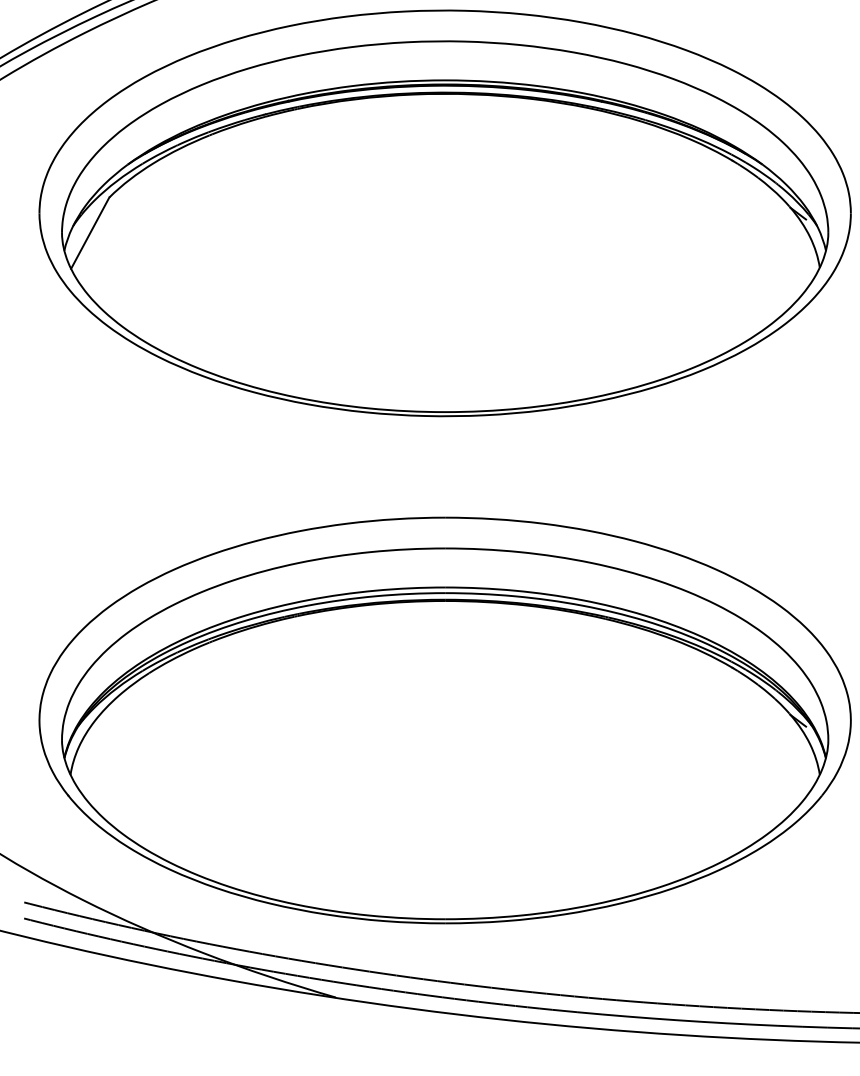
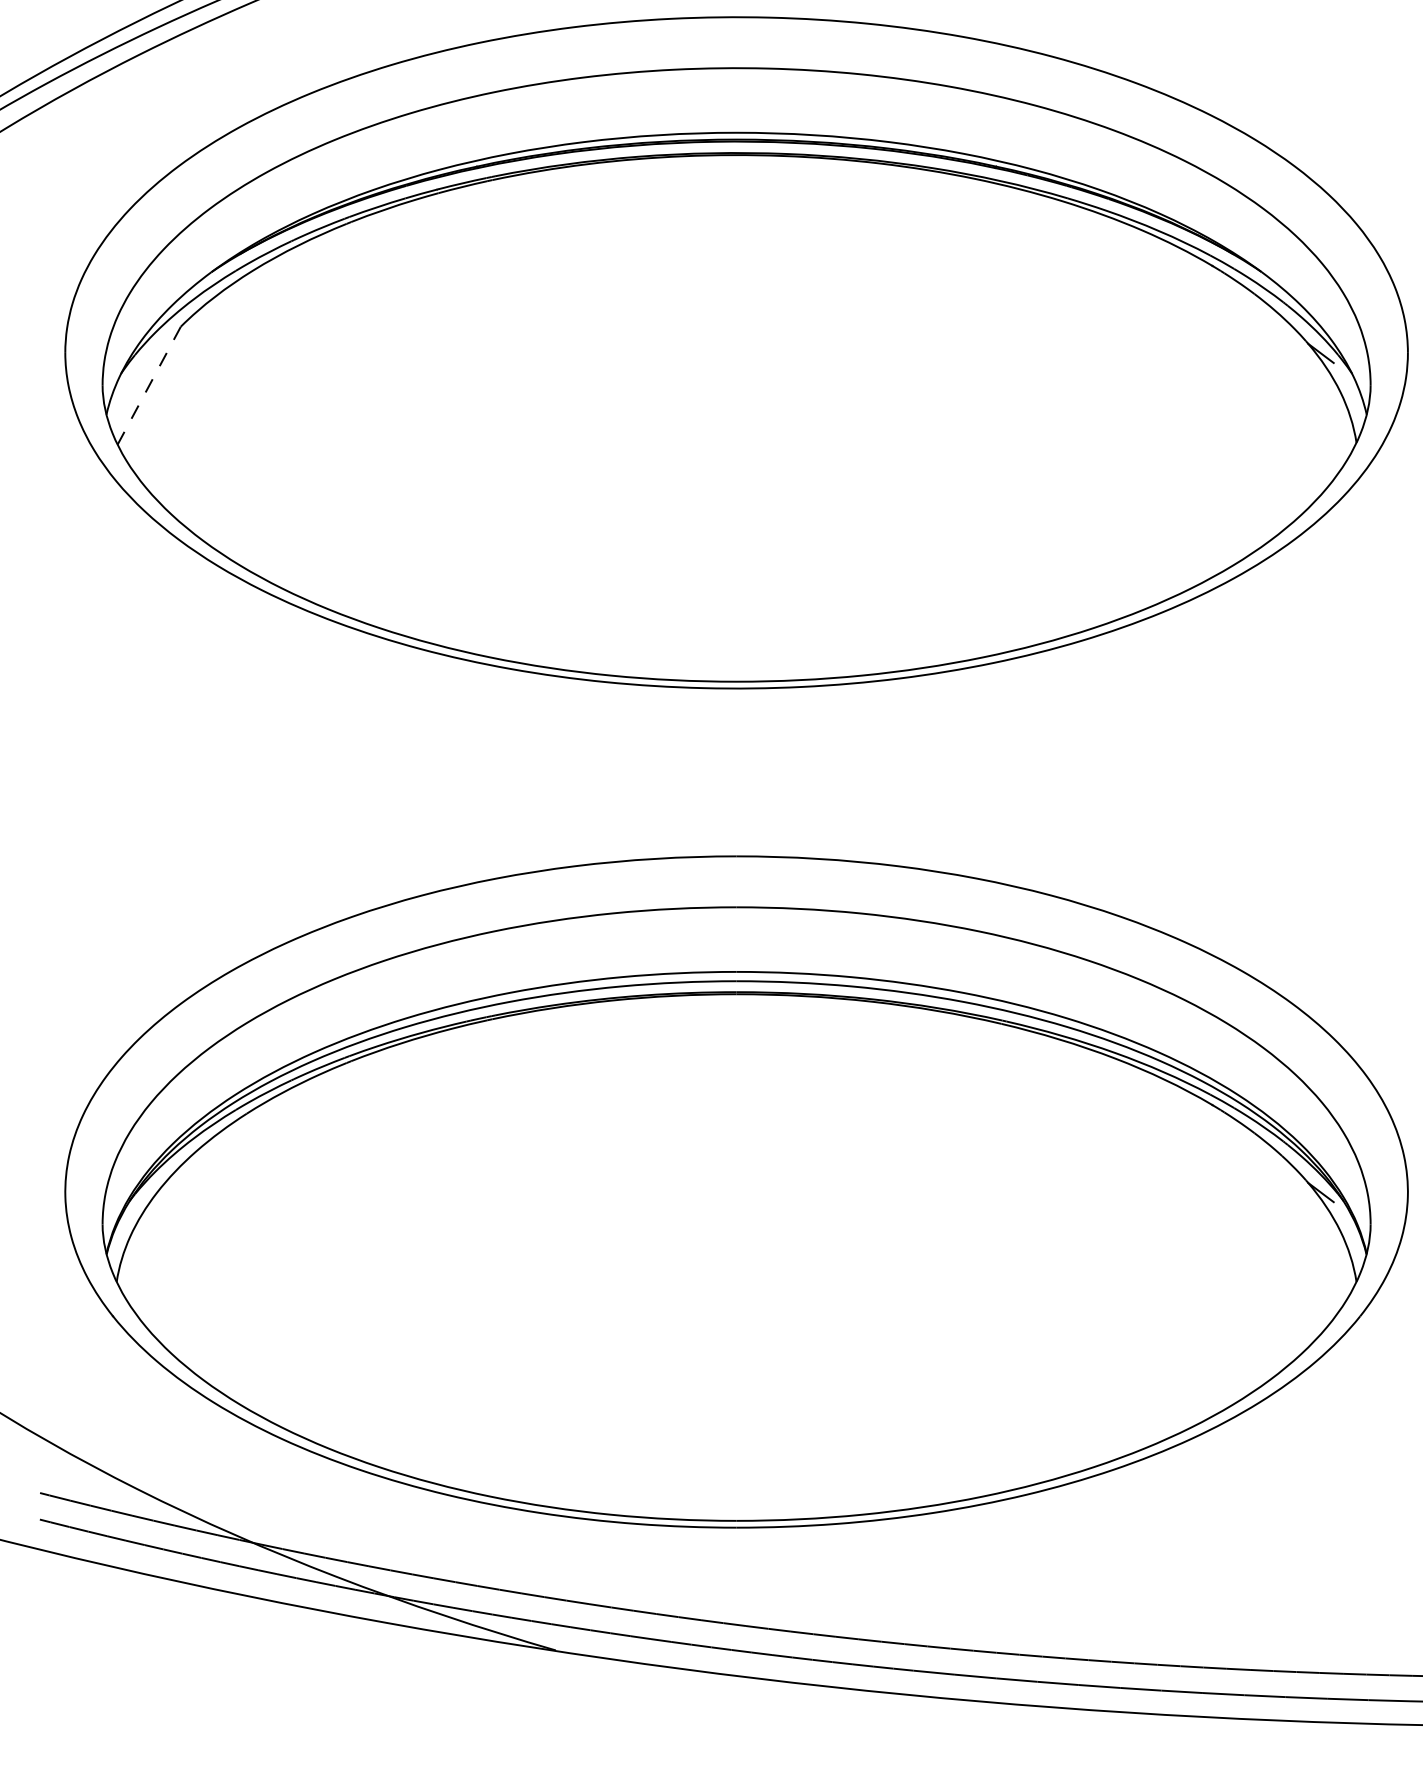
line: (89, 233) -> (148, 386), solid -> dashed

